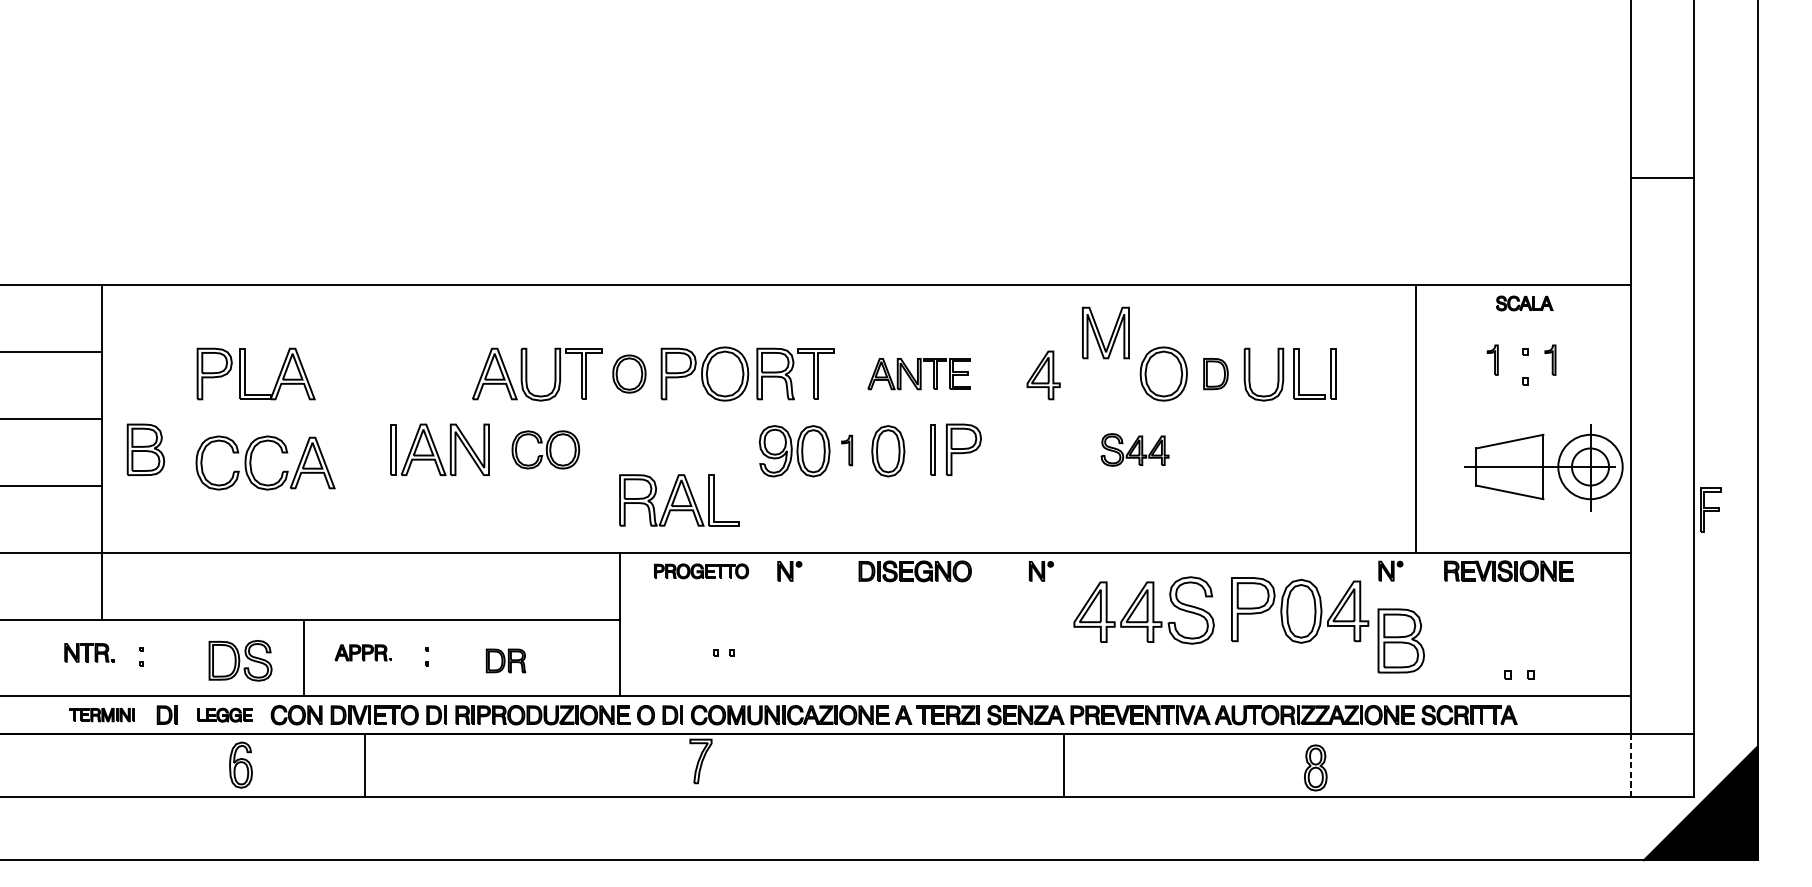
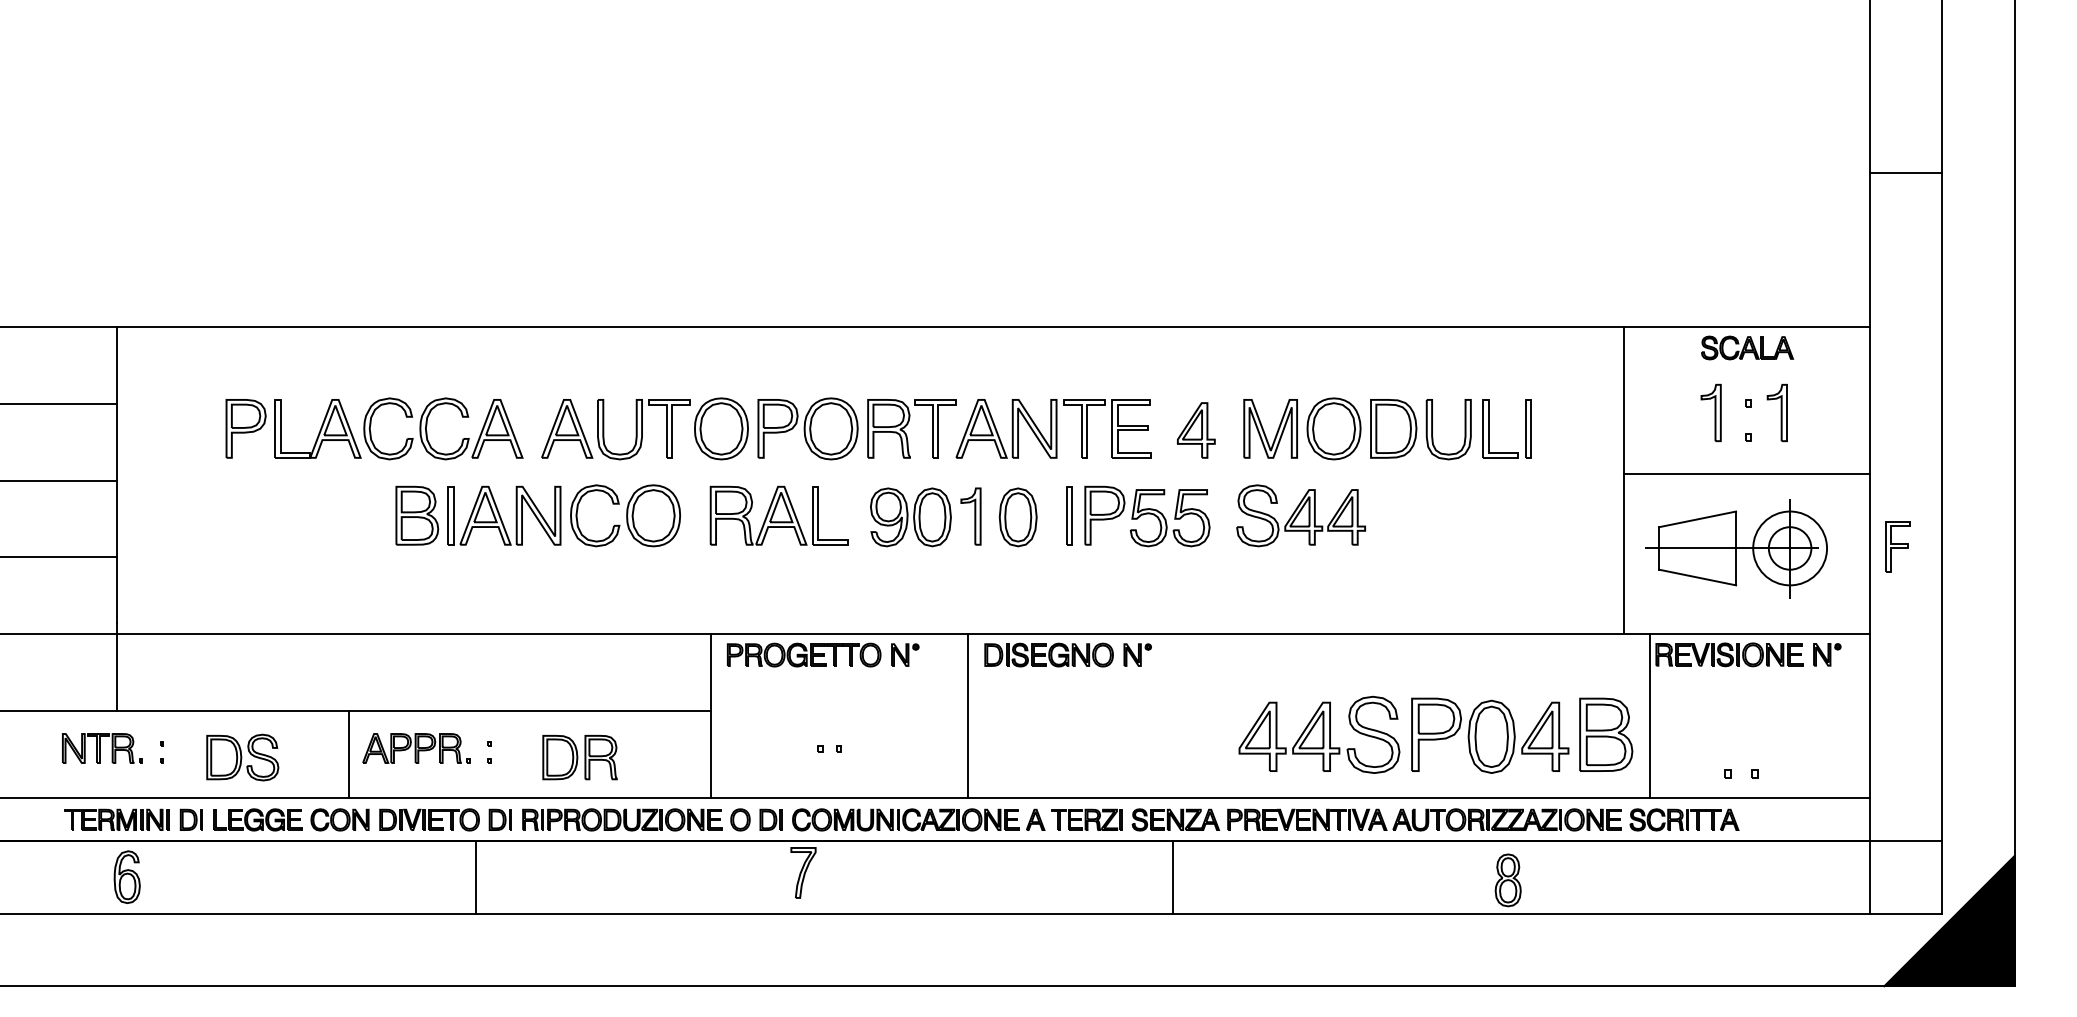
line: (1662, 178) -> (1905, 172), moved
part: (1524, 303) -> (1747, 347), size x1.43
part: (1100, 334) -> (1264, 430), moved
part: (1492, 359) -> (1710, 412), size x1.67
part: (1549, 359) -> (1776, 412), size x1.67
part: (629, 373) -> (721, 428), size x1.43
part: (919, 373) -> (1053, 428), size x1.67
part: (1215, 373) -> (1393, 428), size x1.67
line: (1523, 412) -> (1746, 473), added
part: (146, 449) -> (417, 515), moved
part: (545, 449) -> (625, 515), size x1.43
part: (1134, 449) -> (1300, 515), size x1.67
part: (846, 450) -> (970, 516), size x1.67
part: (1020, 452) -> (1169, 518), added
part: (251, 460) -> (427, 425), moved
part: (1543, 467) -> (1736, 548), moved
part: (679, 500) -> (778, 515), moved
part: (1710, 509) -> (1897, 546), moved
part: (700, 570) -> (803, 654), size x1.43
part: (1041, 570) -> (1137, 654), moved
part: (1391, 570) -> (1827, 654), moved
part: (1144, 610) -> (1319, 734), moved
part: (1300, 610) -> (1490, 735), moved
line: (844, 624) -> (968, 715), added
line: (1439, 624) -> (1649, 715), added
part: (89, 652) -> (102, 748), size x1.43
part: (363, 652) -> (416, 748), size x1.67
part: (240, 660) -> (242, 757), moved
part: (505, 660) -> (579, 757), size x1.67
part: (101, 714) -> (116, 819), size x1.43
part: (224, 714) -> (257, 819), size x1.43
part: (240, 764) -> (126, 876), moved
line: (365, 765) -> (475, 877), moved
line: (1063, 765) -> (1172, 877), moved
line: (1630, 765) -> (1869, 877), dashed -> solid

